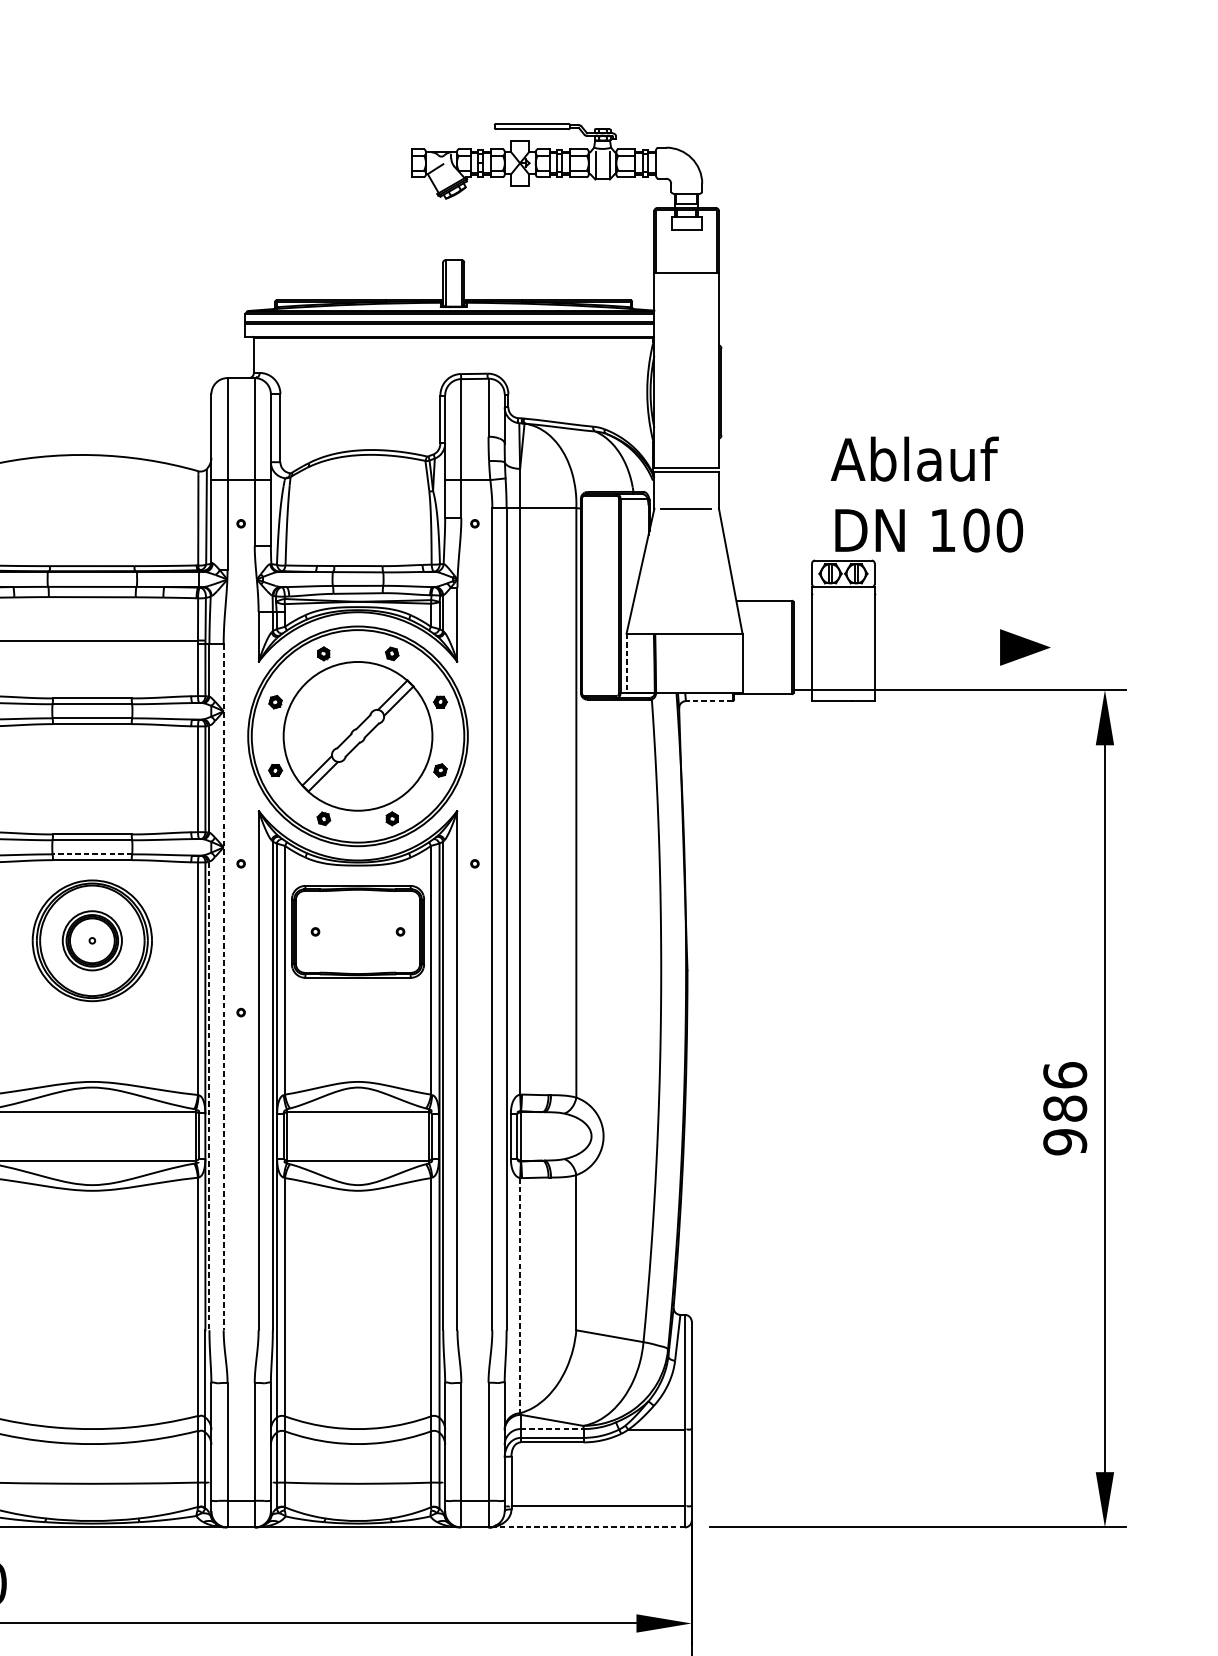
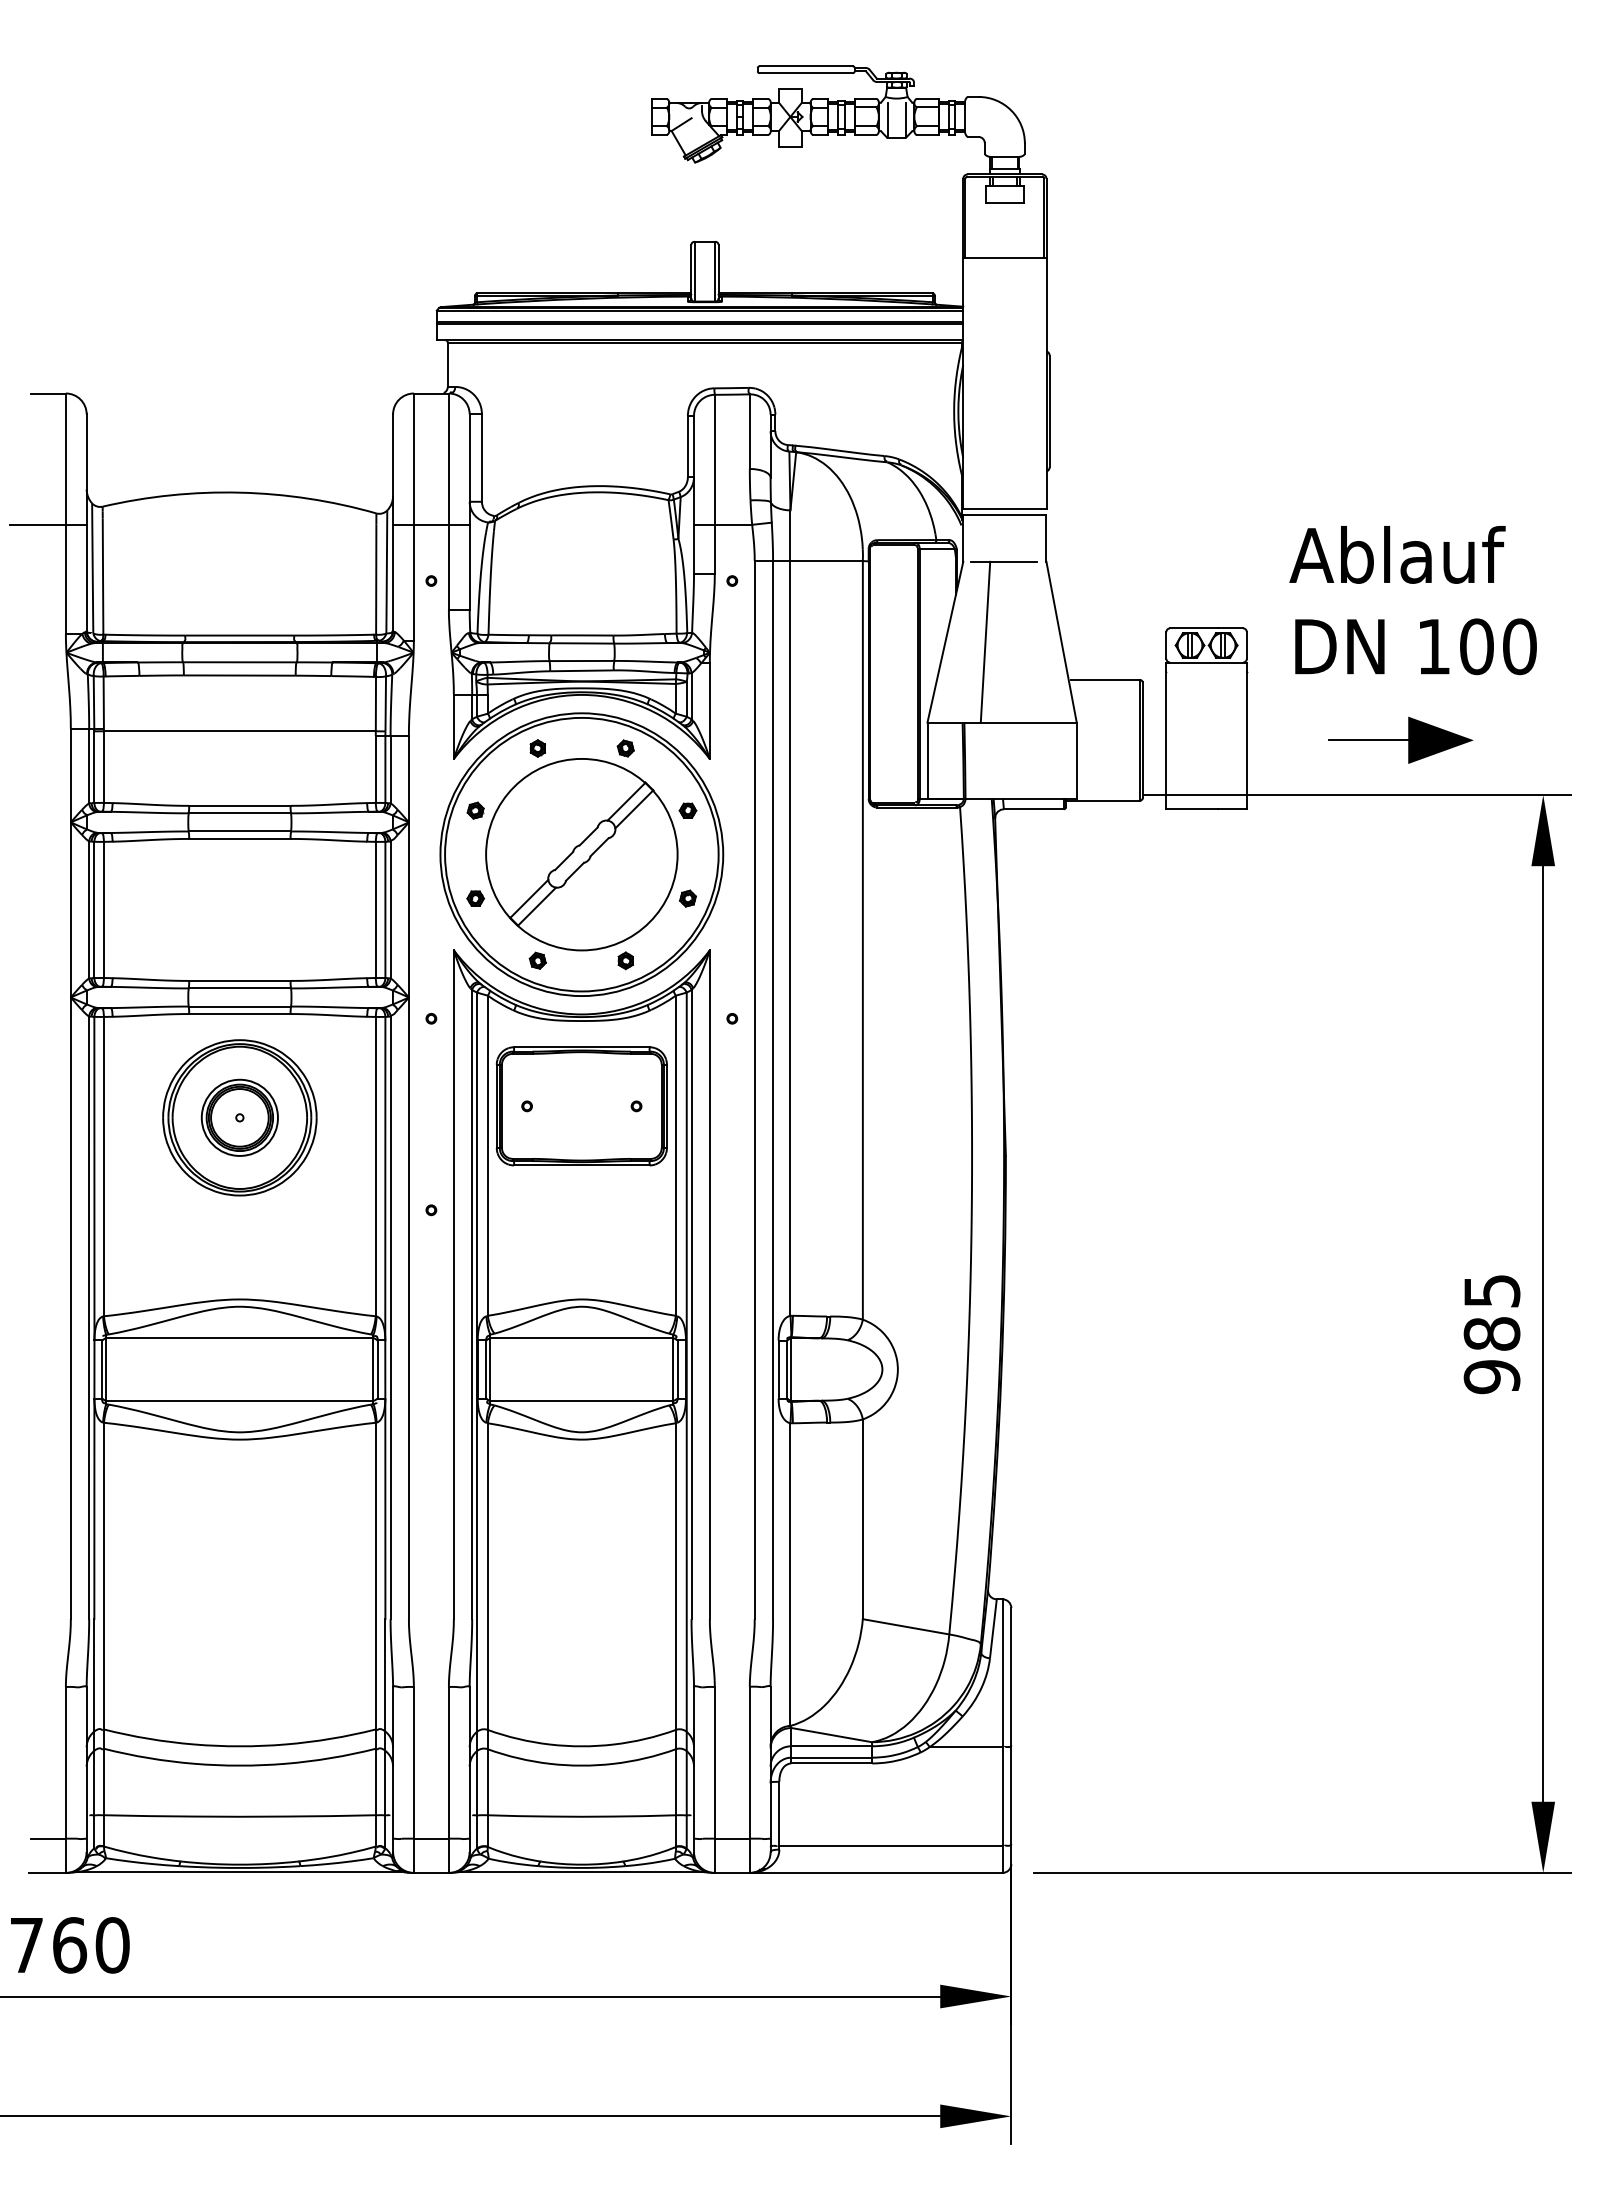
text: (926, 494) -> (1412, 600), moved
line: (671, 570) -> (985, 641), added
line: (969, 647) -> (1368, 740), added
line: (626, 663) -> (927, 761), dashed -> solid
line: (708, 701) -> (1033, 809), dashed -> solid
line: (92, 854) -> (239, 1006), dashed -> solid
line: (223, 987) -> (408, 1177), dashed -> solid
text: (1064, 1074) -> (1491, 1290), 986 -> 985
line: (209, 1096) -> (390, 1318), dashed -> solid
line: (520, 1296) -> (790, 1575), dashed -> solid
line: (552, 1429) -> (832, 1746), dashed -> solid
line: (586, 1527) -> (875, 1872), dashed -> solid

